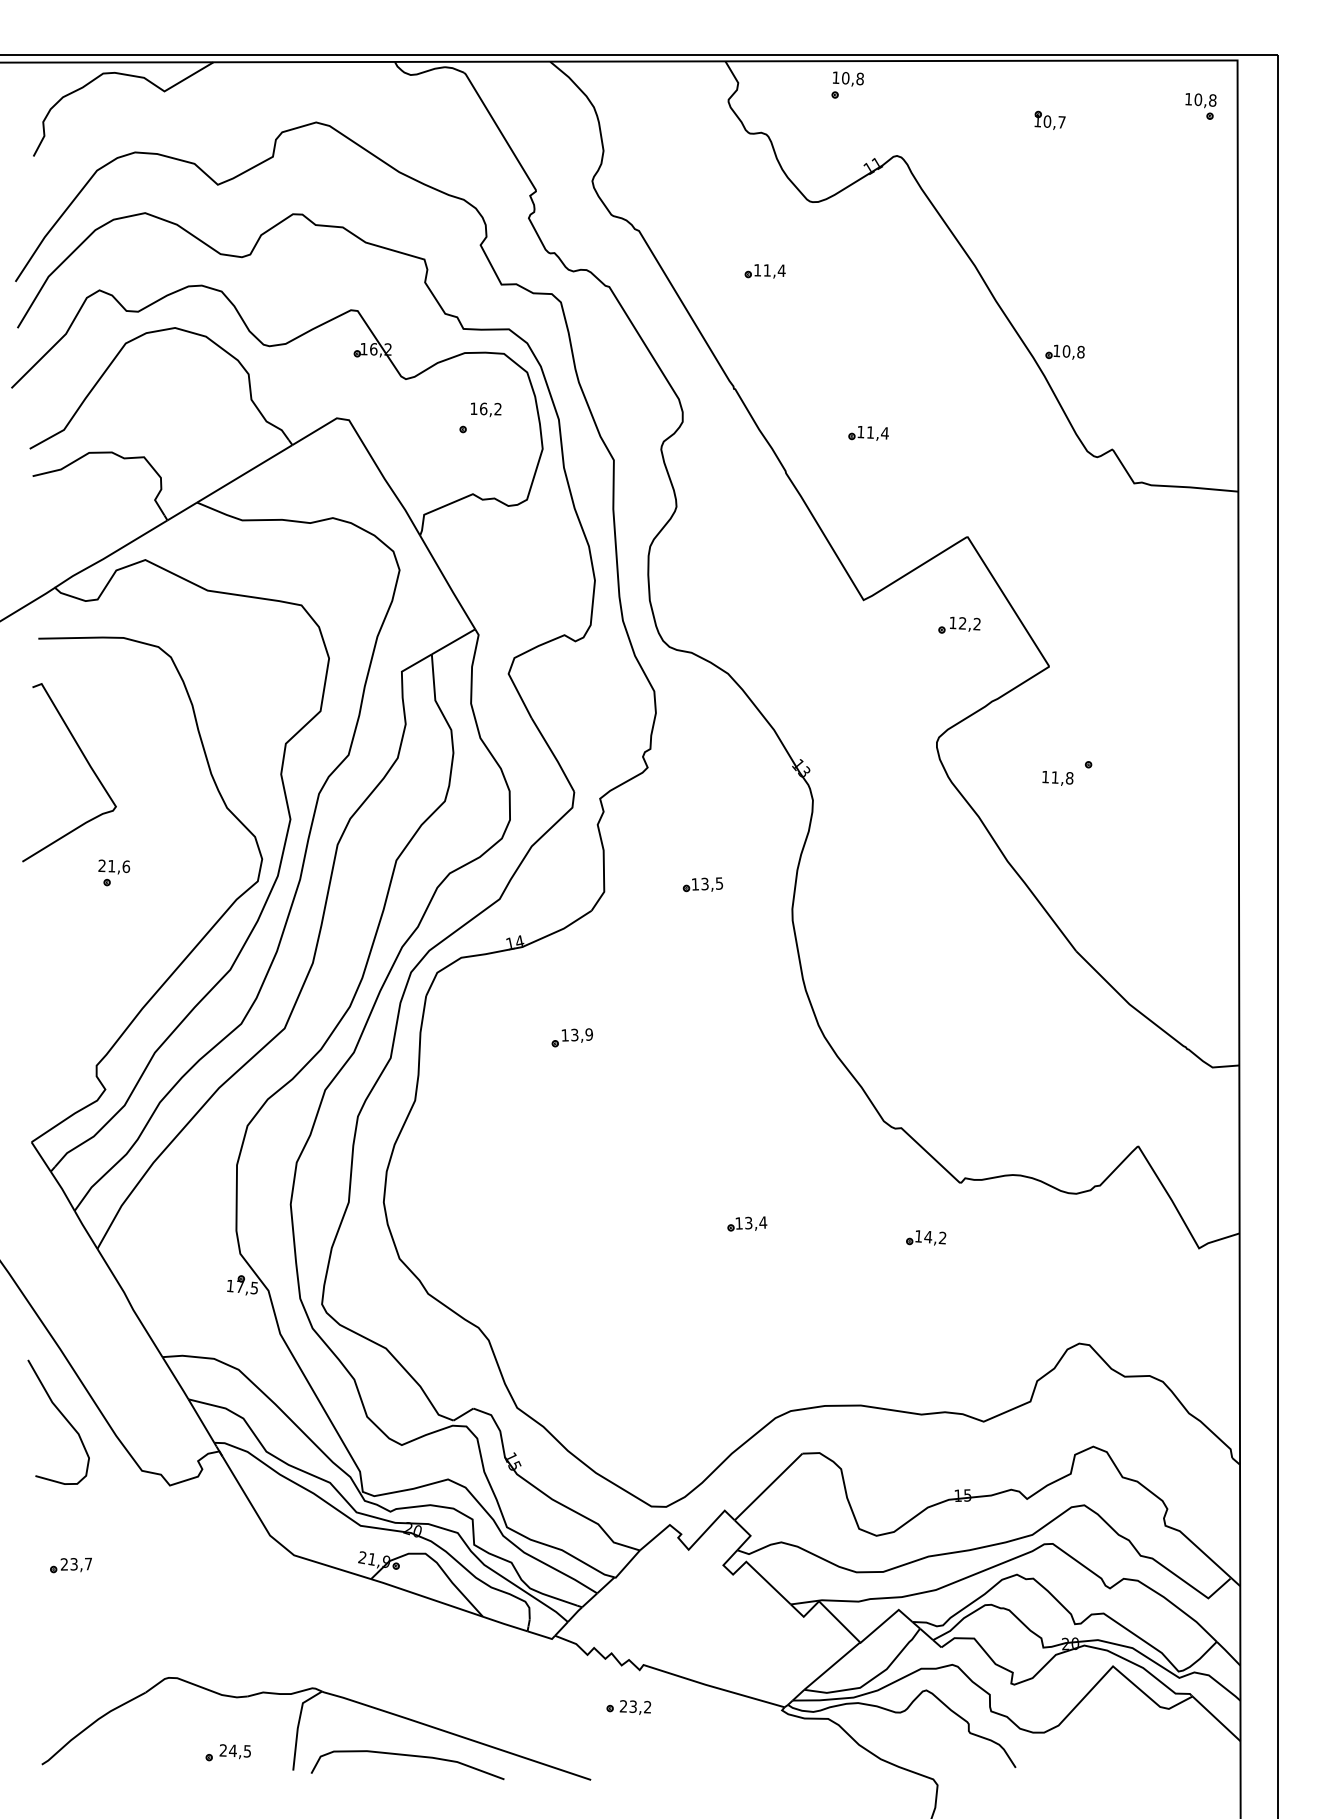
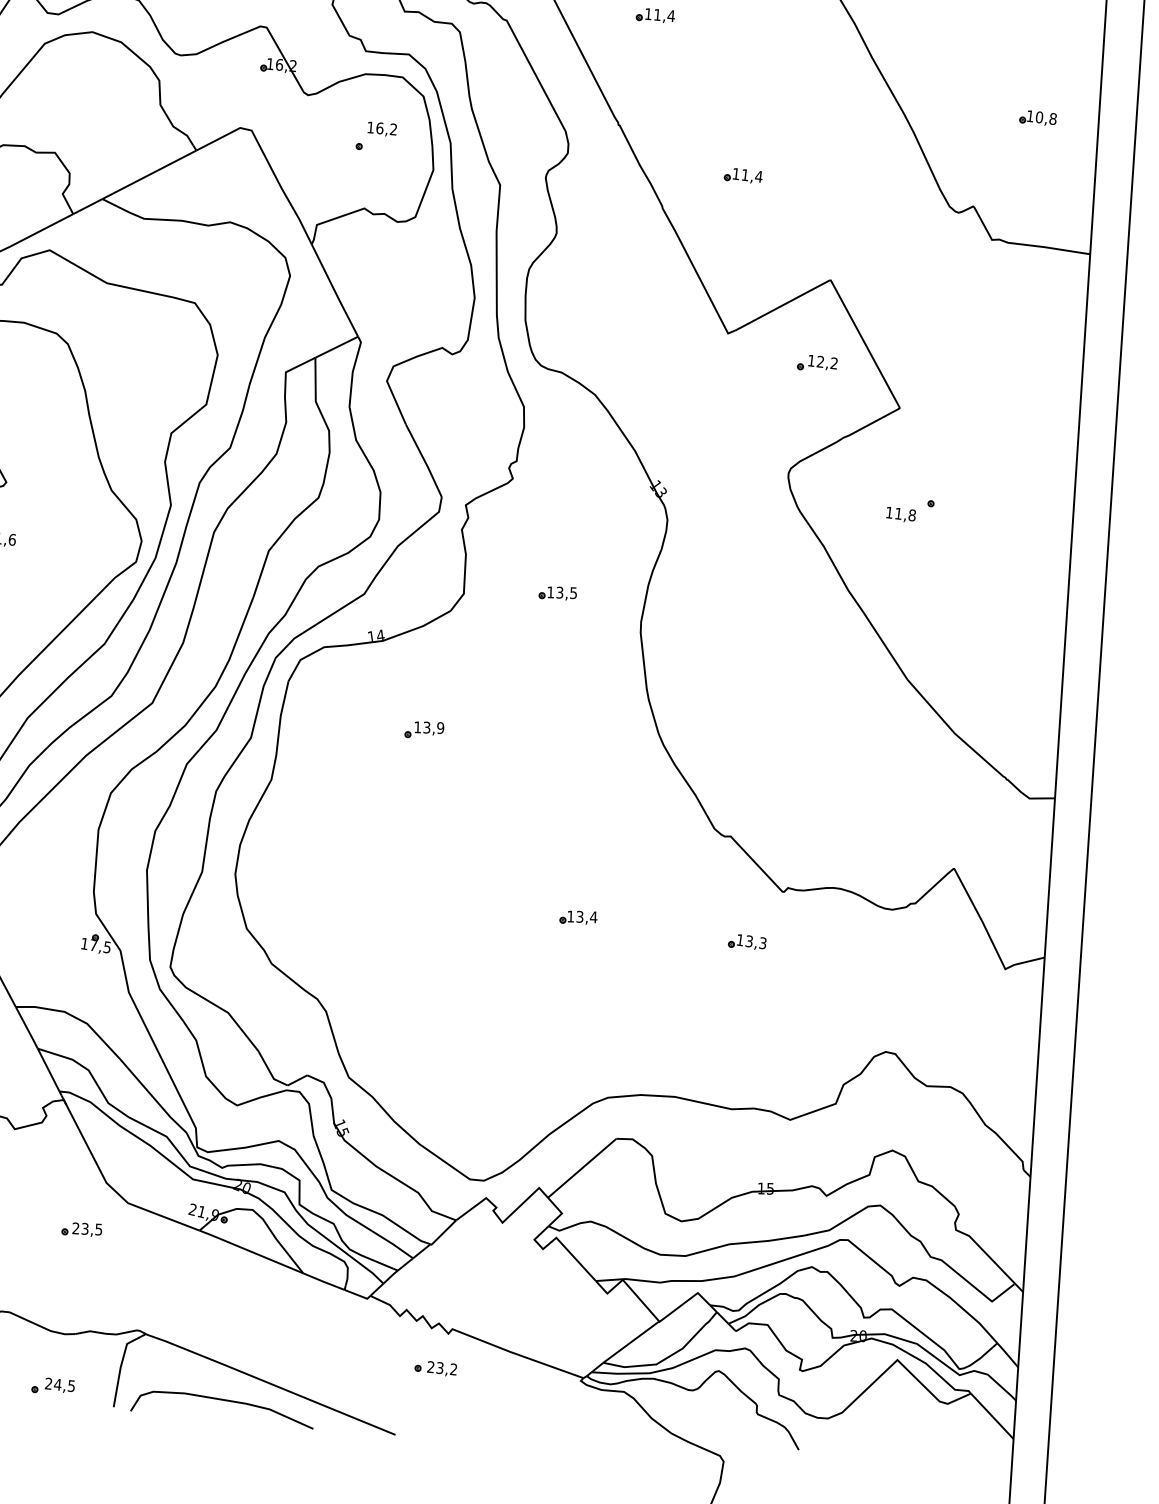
part: (1064, 351) -> (1037, 117), moved
text: (935, 1237) -> (756, 942), 14,2 -> 13,3
part: (247, 1586) -> (81, 1229), added

